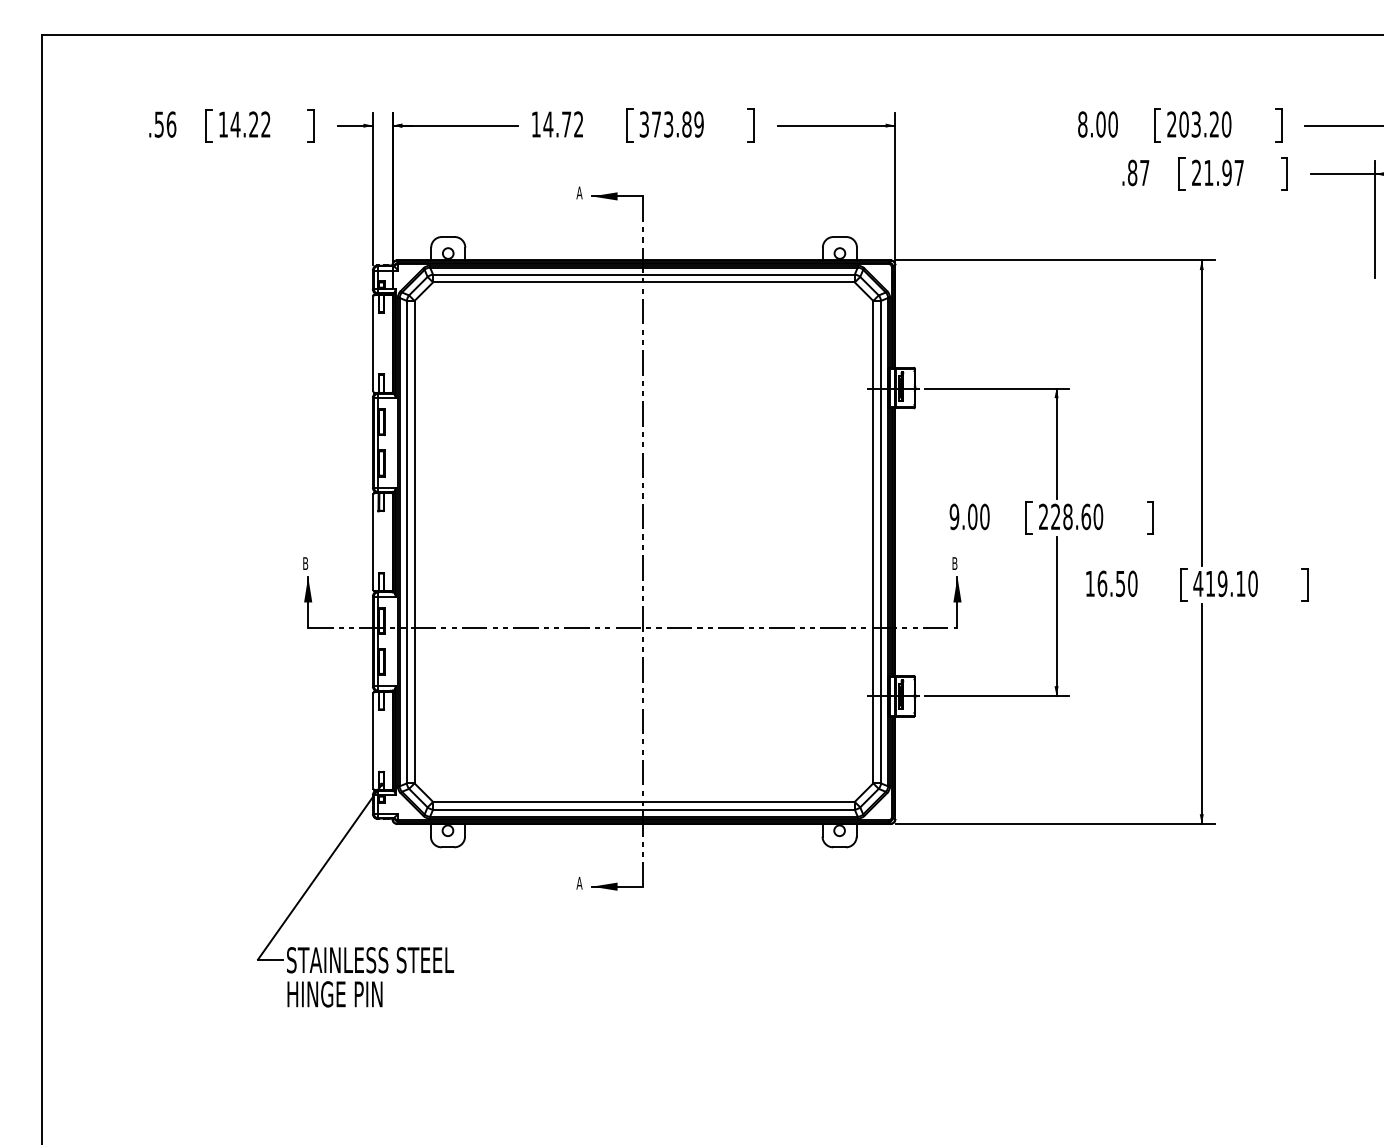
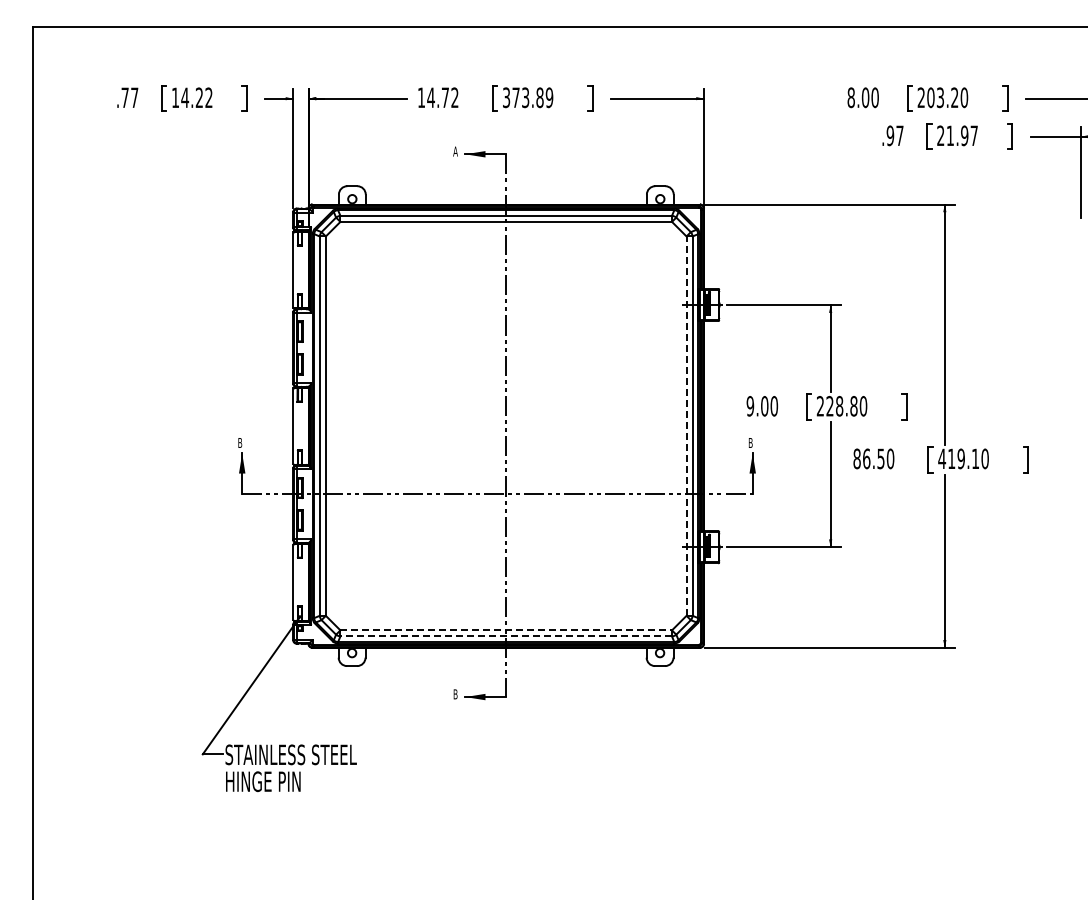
text: (164, 124) -> (129, 97), .56 -> .77
text: (1132, 172) -> (890, 135), .87 -> .97
text: (1085, 517) -> (853, 406), 228.60 -> 228.80
line: (873, 542) -> (686, 426), solid -> dashed
text: (1089, 583) -> (856, 458), 16.50 -> 86.50
line: (644, 802) -> (506, 630), solid -> dashed
line: (644, 809) -> (506, 636), solid -> dashed
text: (579, 883) -> (455, 694), A -> B

